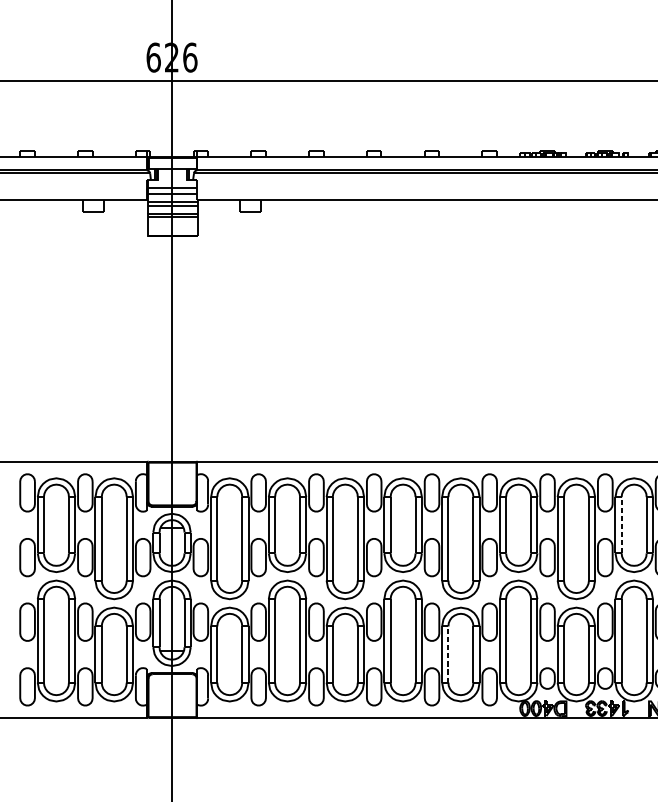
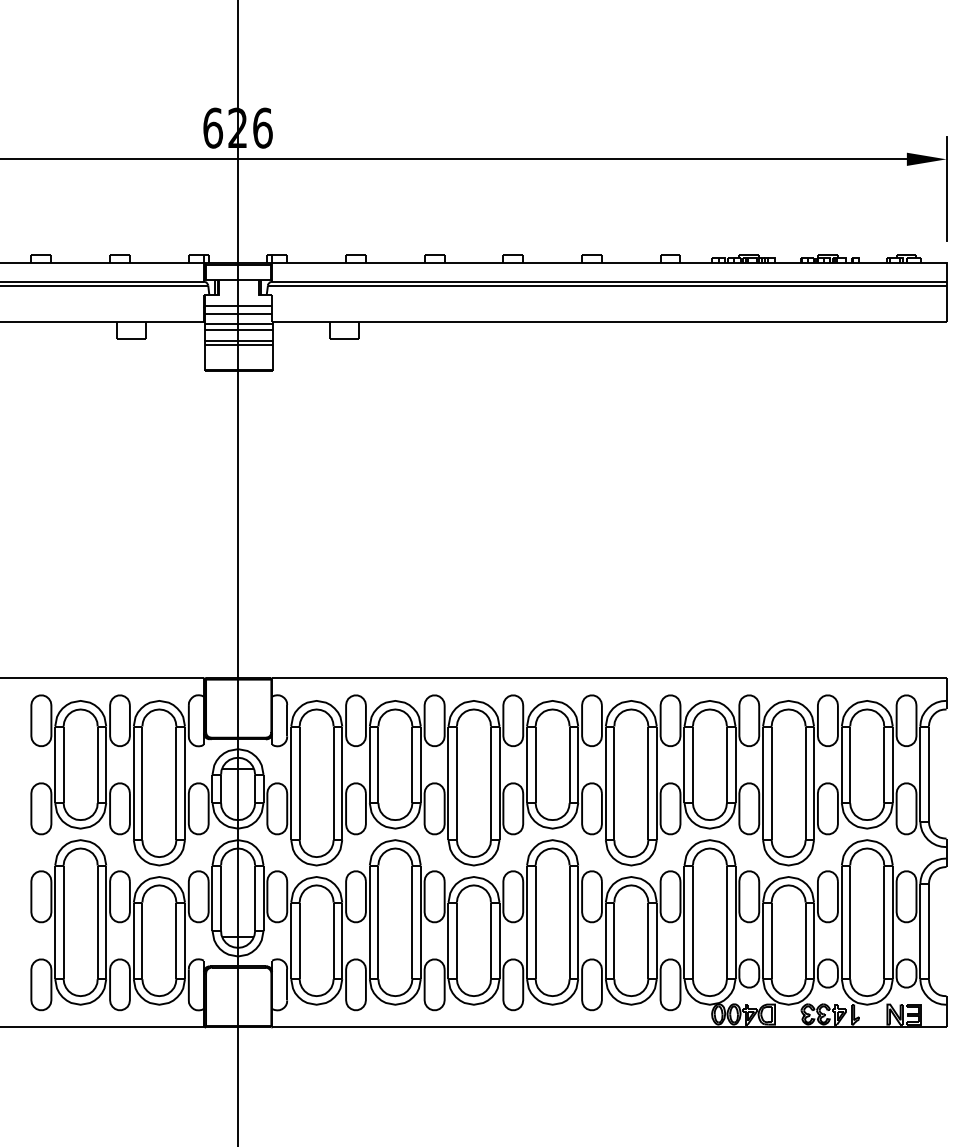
line: (621, 525) -> (850, 764), dashed -> solid
line: (448, 654) -> (614, 940), dashed -> solid

